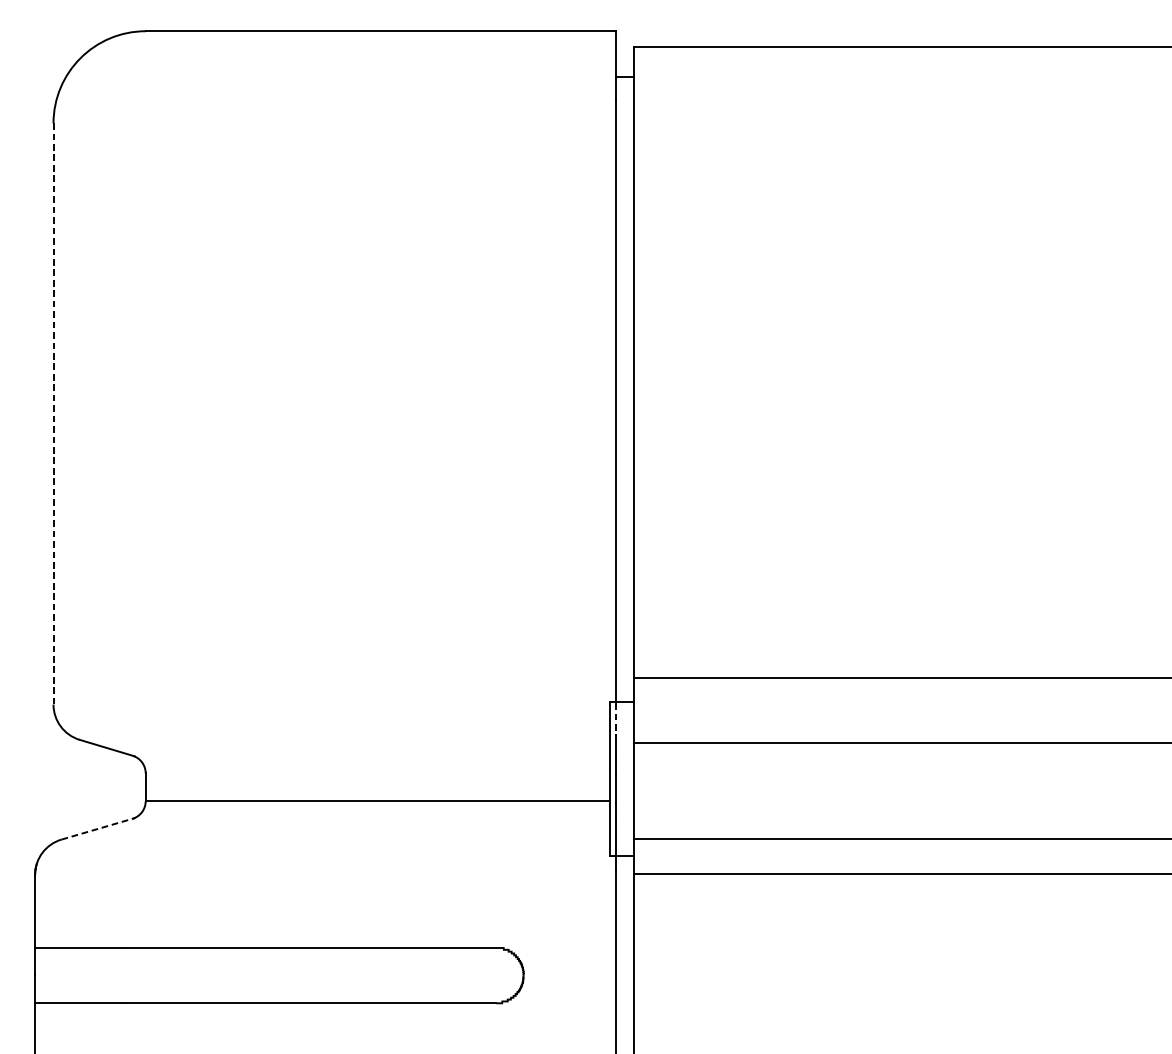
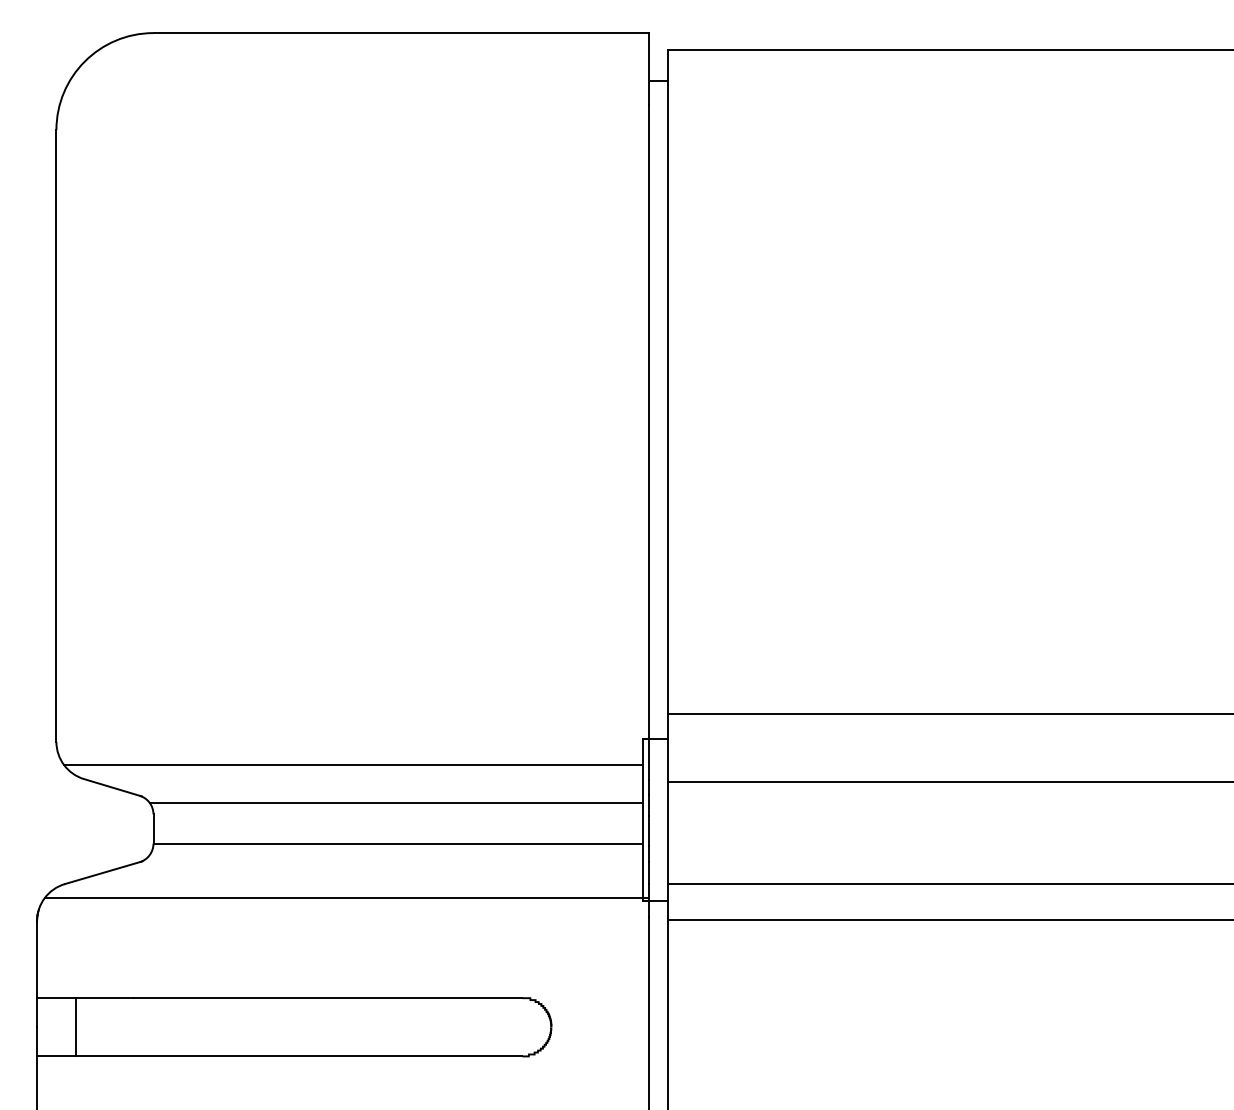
line: (53, 413) -> (56, 435), dashed -> solid
line: (615, 720) -> (648, 758), dashed -> solid
line: (334, 726) -> (352, 765), added
line: (375, 762) -> (395, 802), added
line: (99, 828) -> (104, 872), dashed -> solid
line: (329, 853) -> (346, 898), added
line: (71, 974) -> (75, 1026), added

